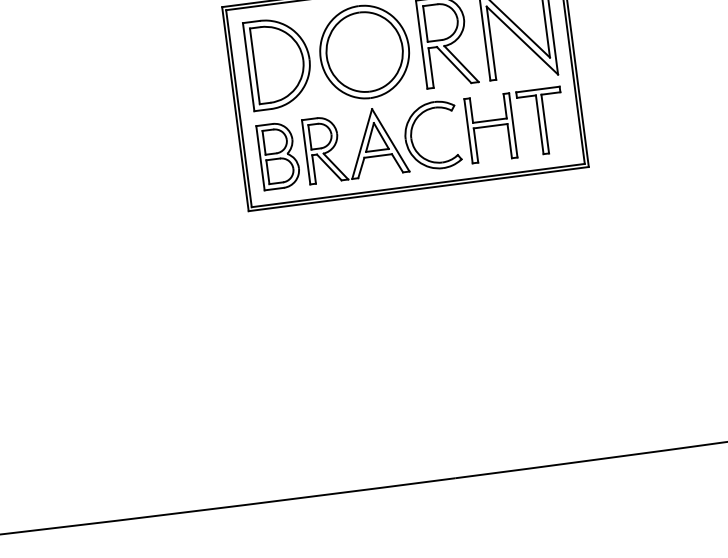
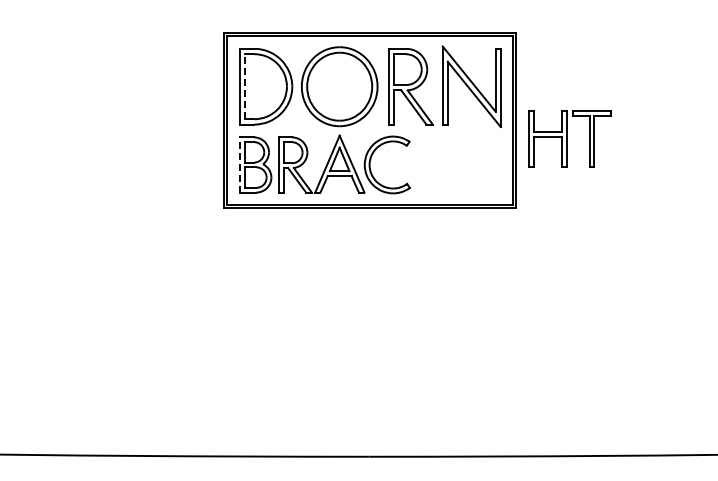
line: (255, 66) -> (245, 86), solid -> dashed
part: (515, 124) -> (569, 138), moved
line: (261, 157) -> (240, 164), solid -> dashed

